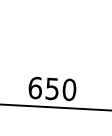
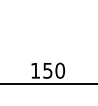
text: (35, 87) -> (35, 70), 650 -> 150

